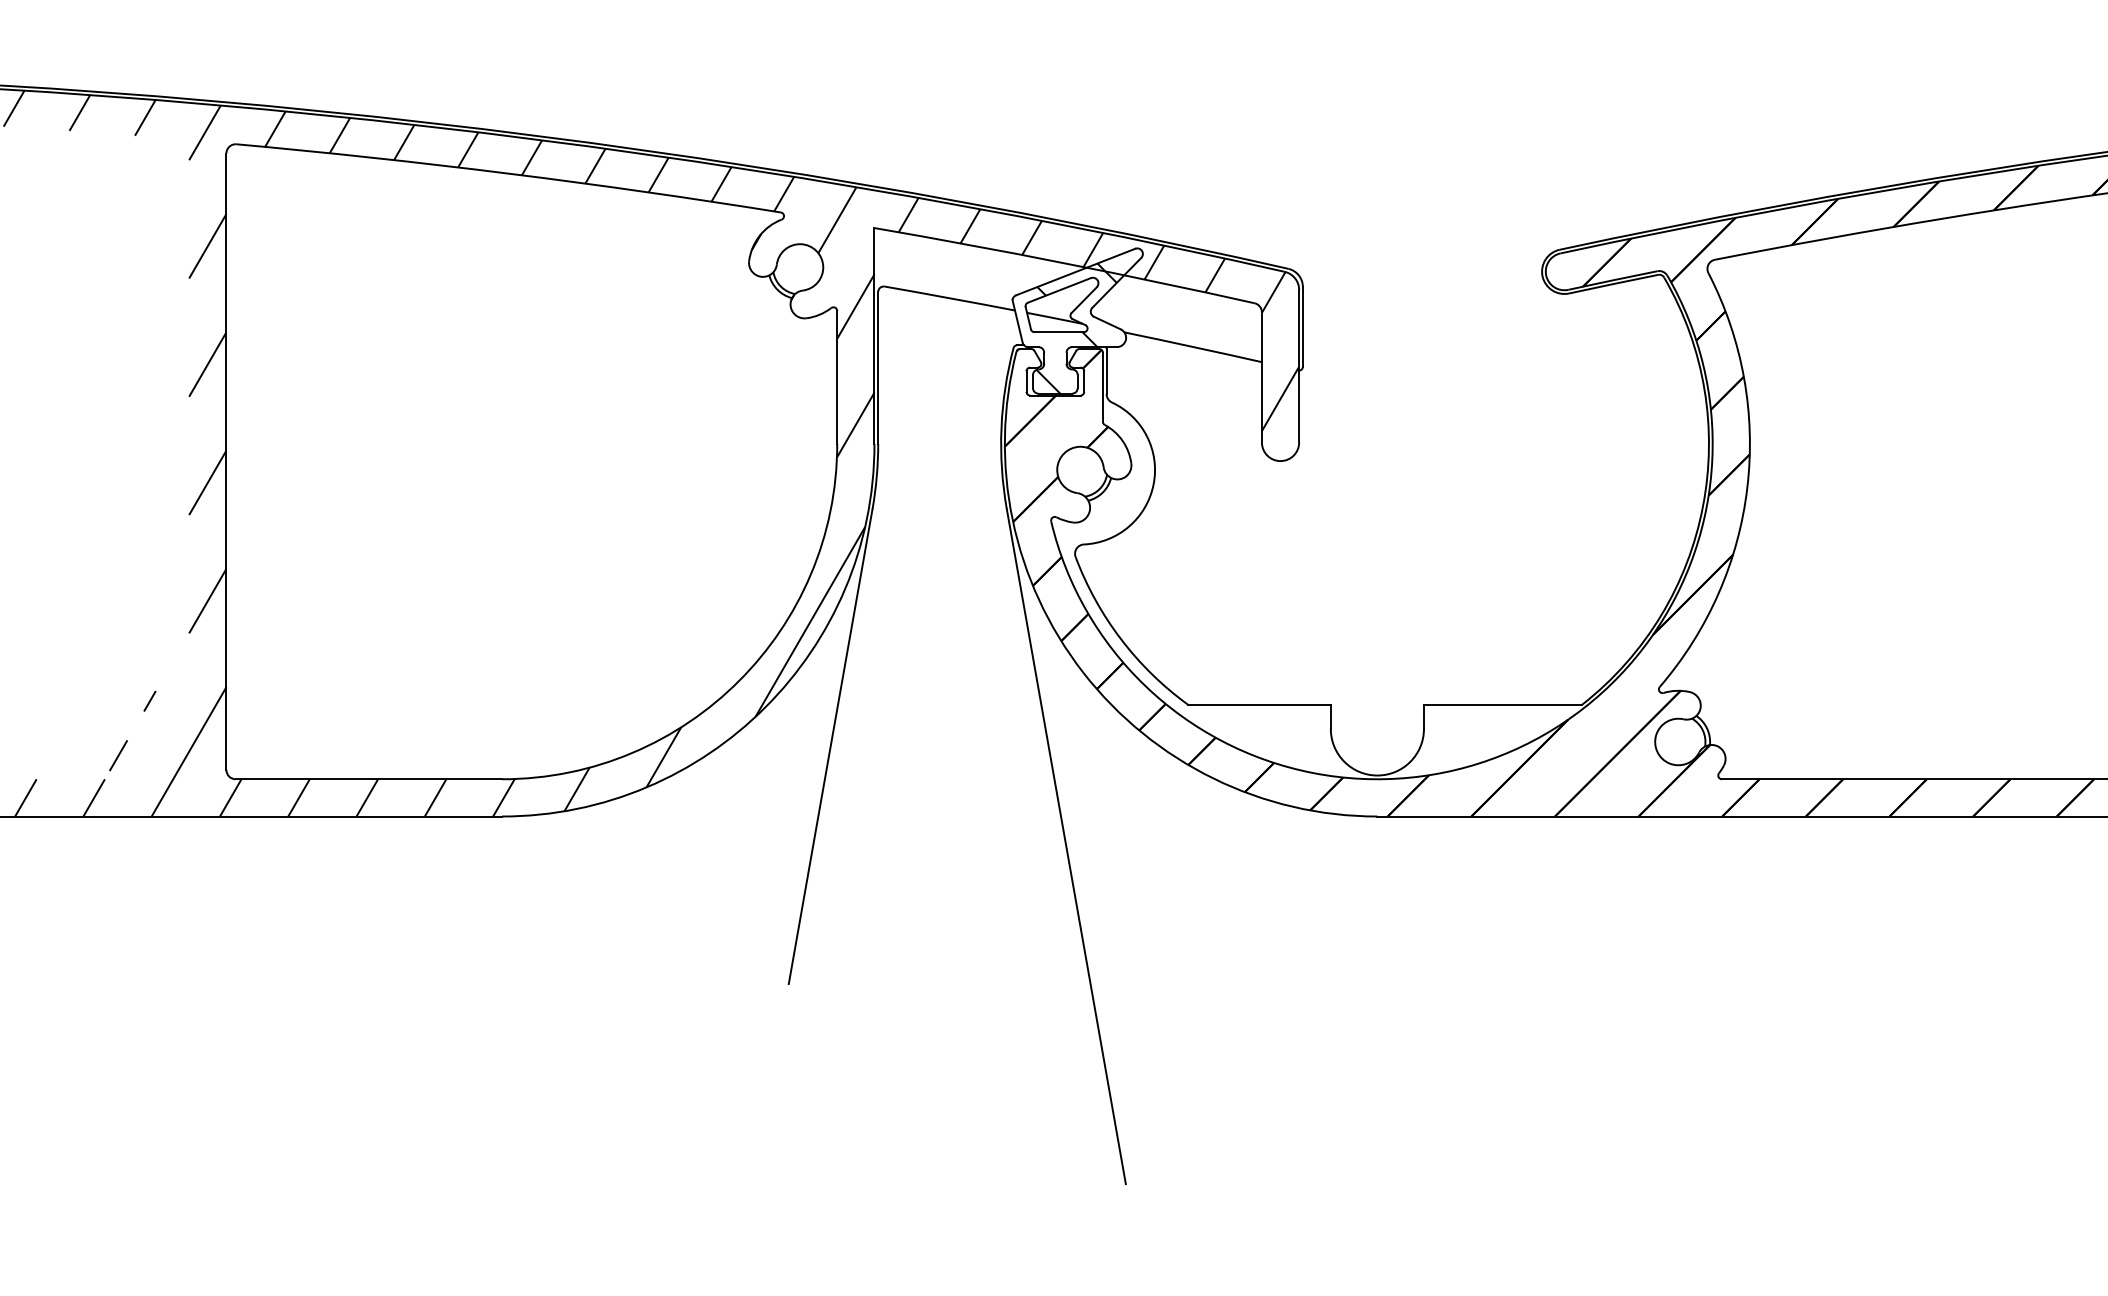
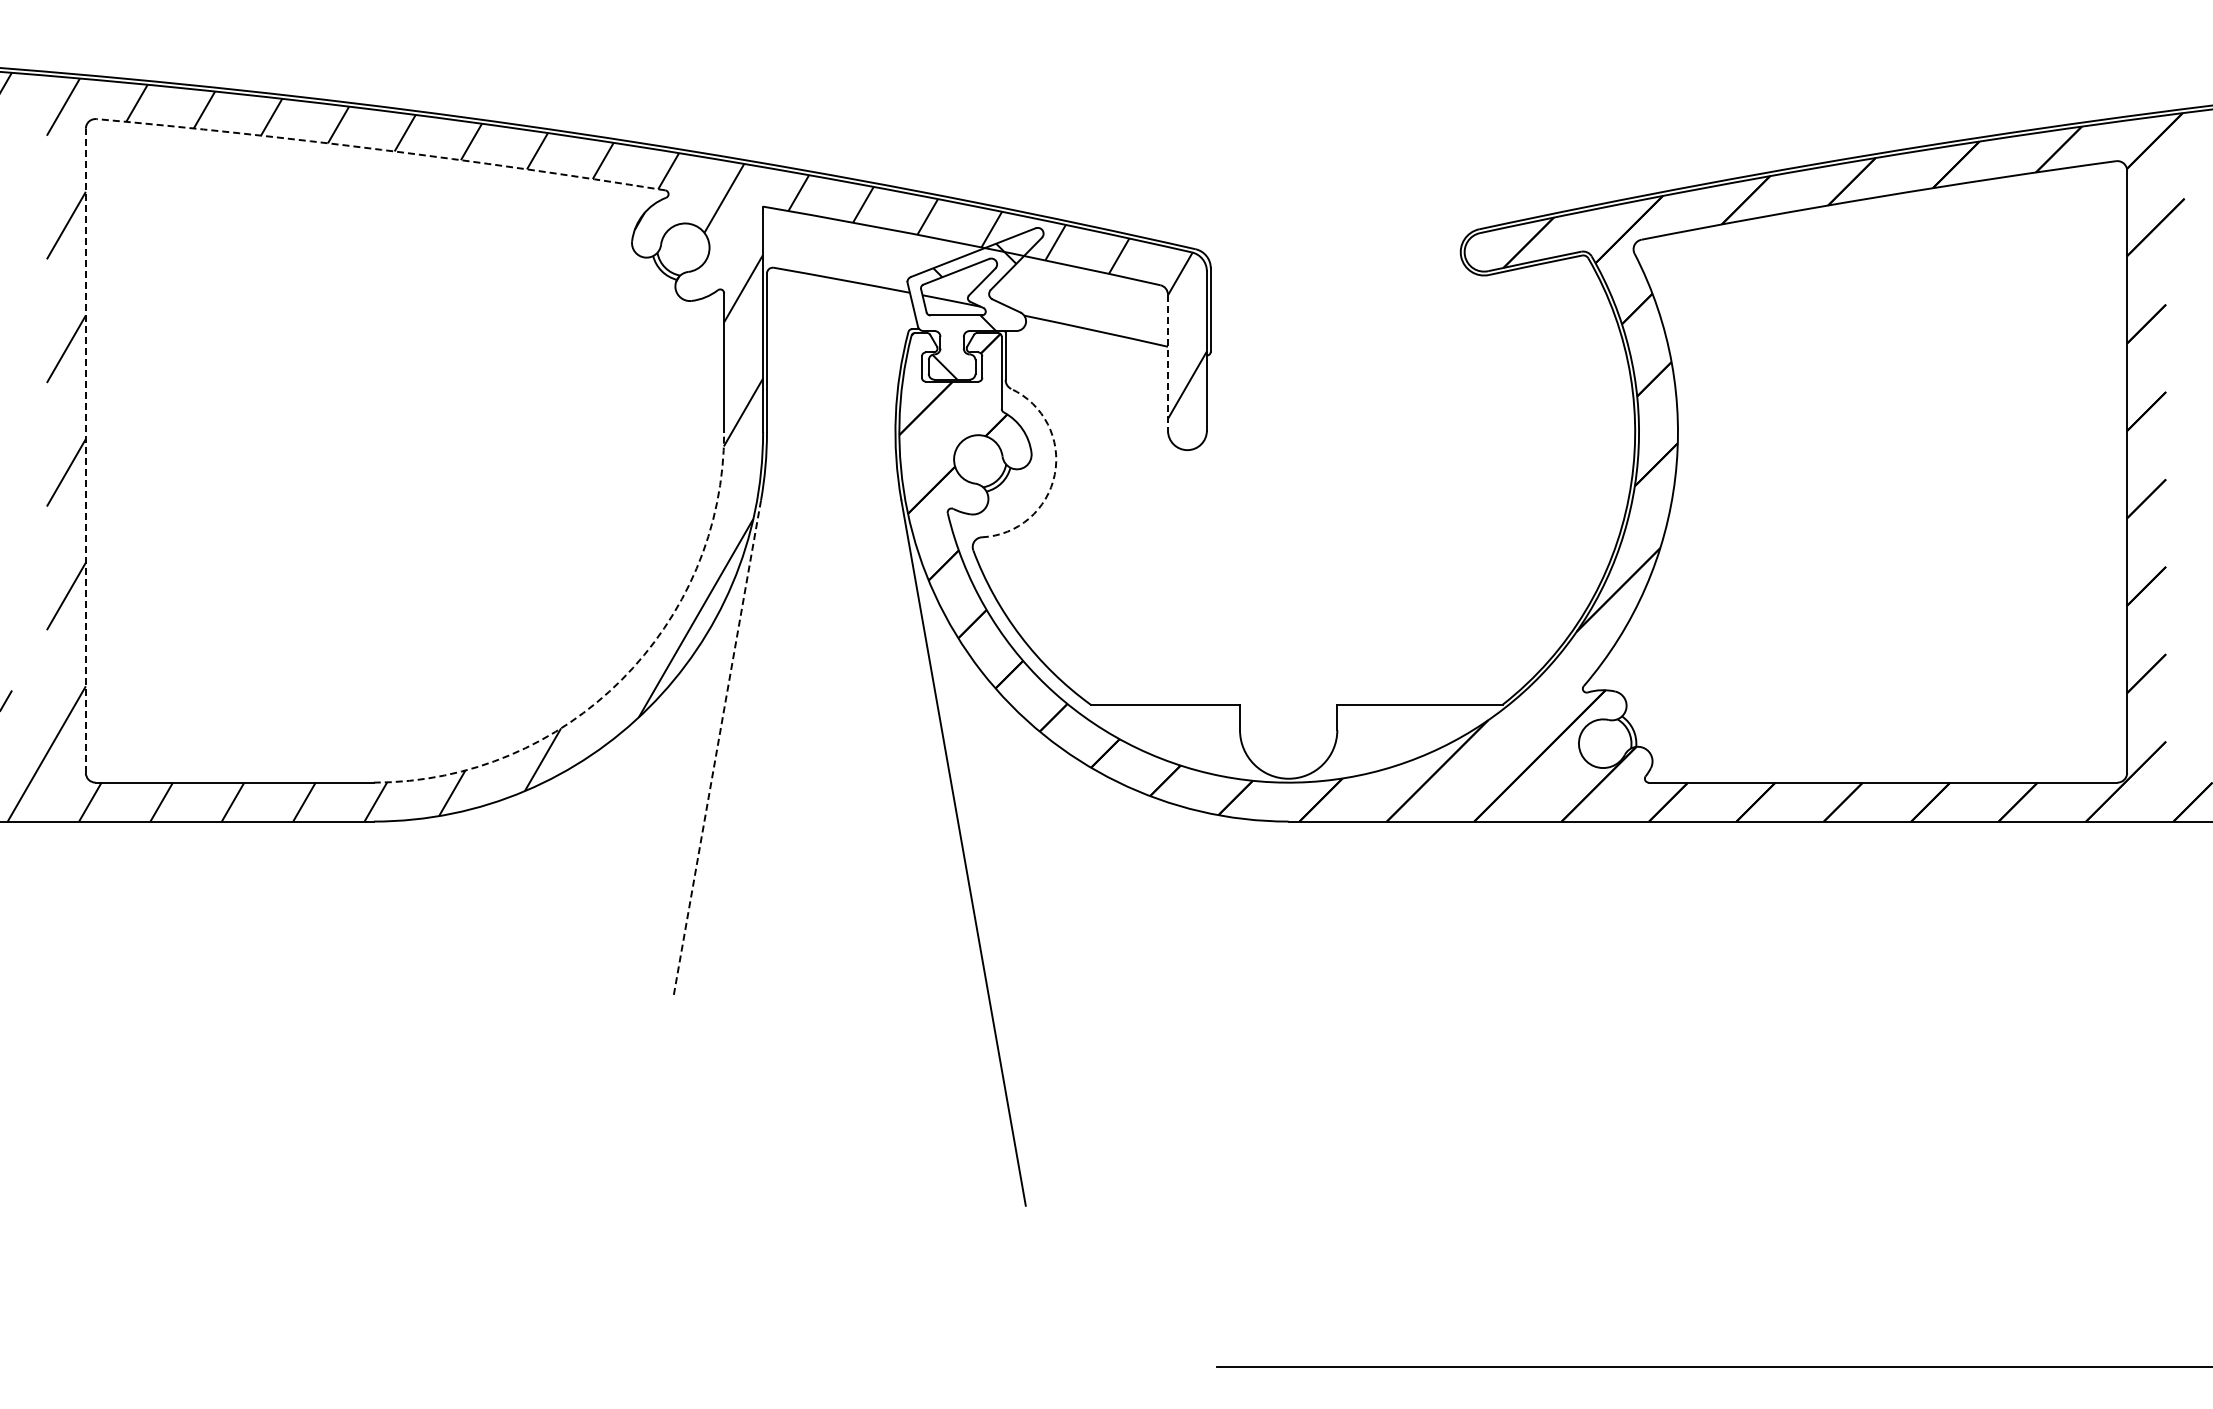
arc: (509, 173) -> (381, 149), solid -> dashed
line: (1261, 377) -> (1167, 362), solid -> dashed
line: (226, 461) -> (85, 450), solid -> dashed
arc: (1153, 484) -> (1054, 474), solid -> dashed
arc: (738, 681) -> (621, 680), solid -> dashed
line: (830, 746) -> (717, 748), solid -> dashed

